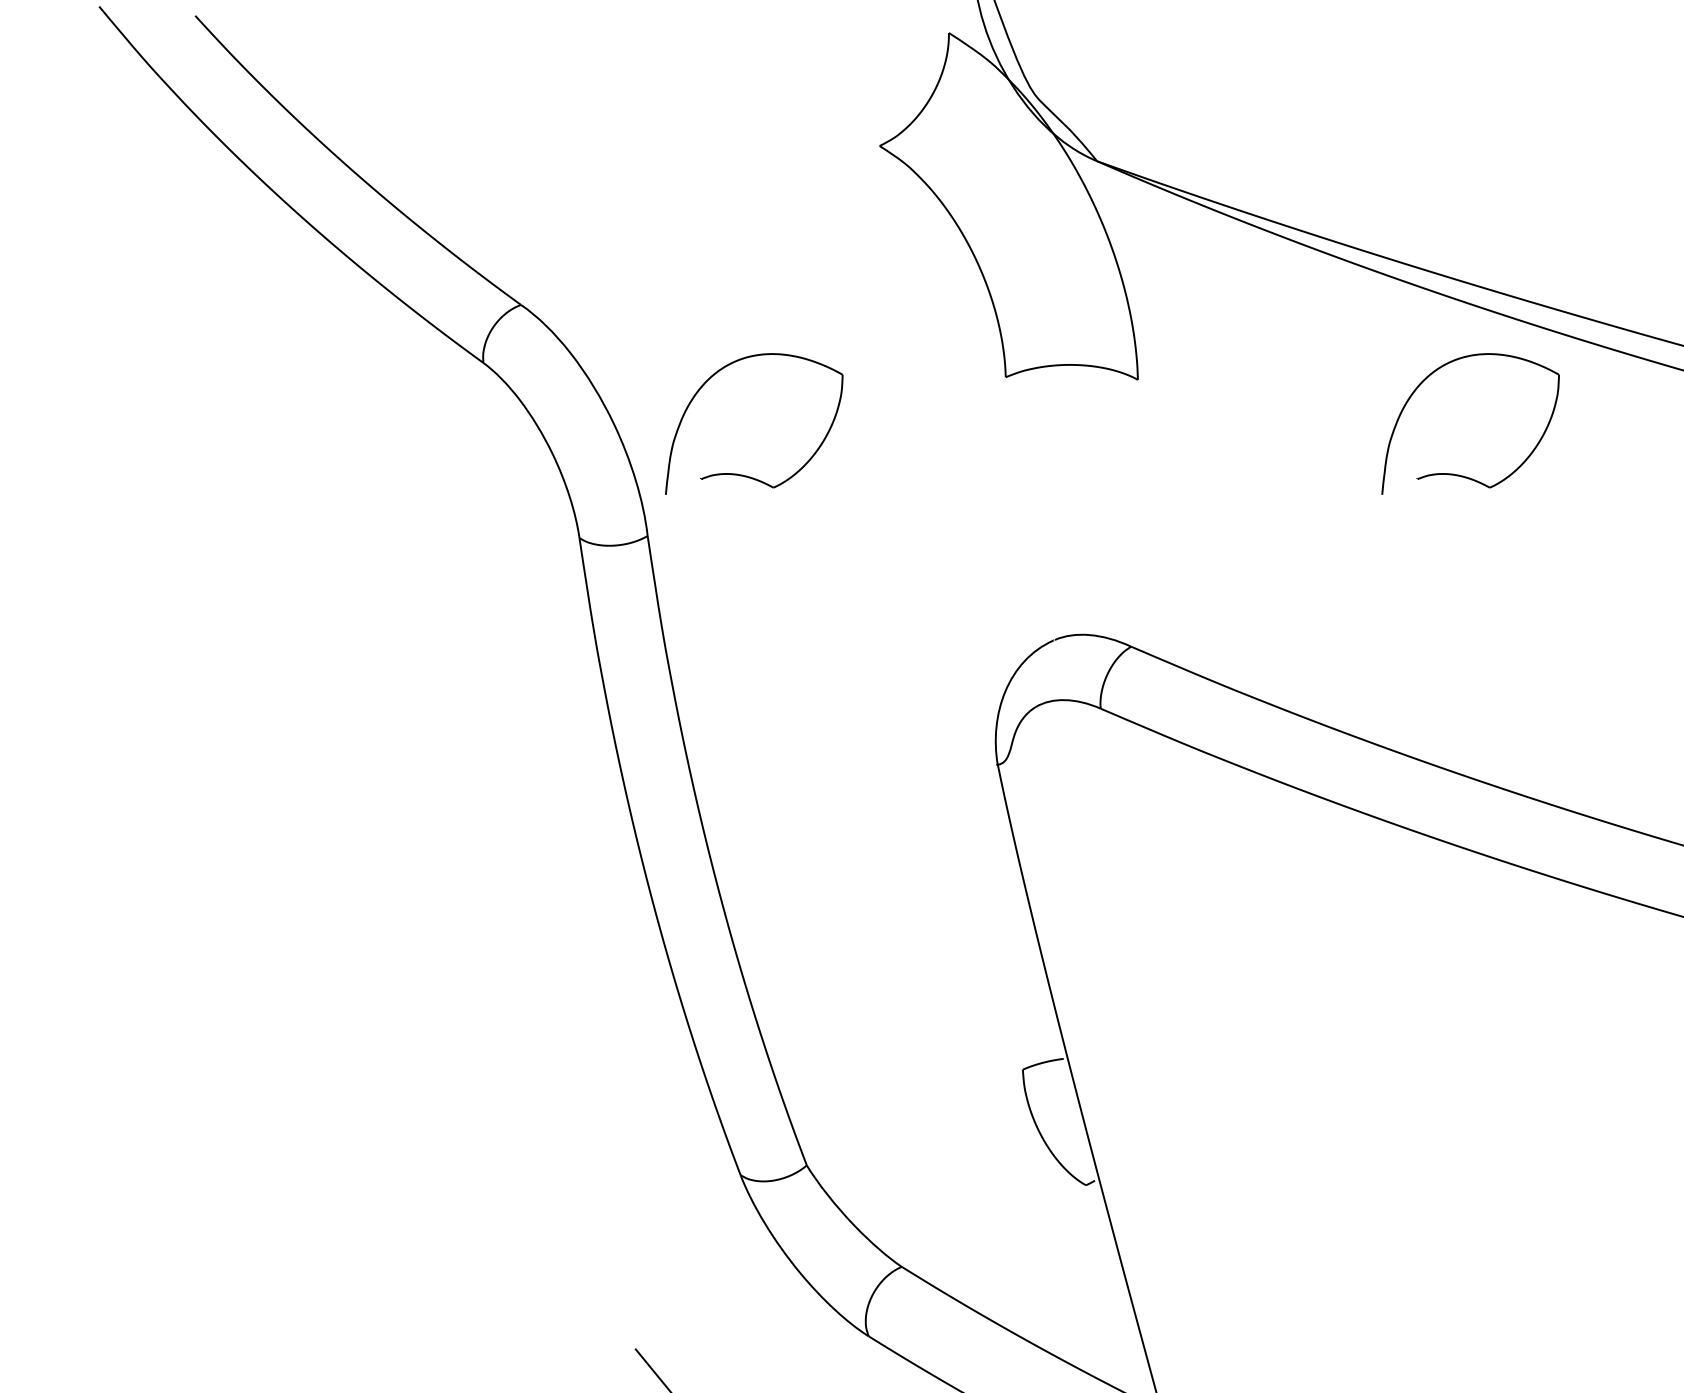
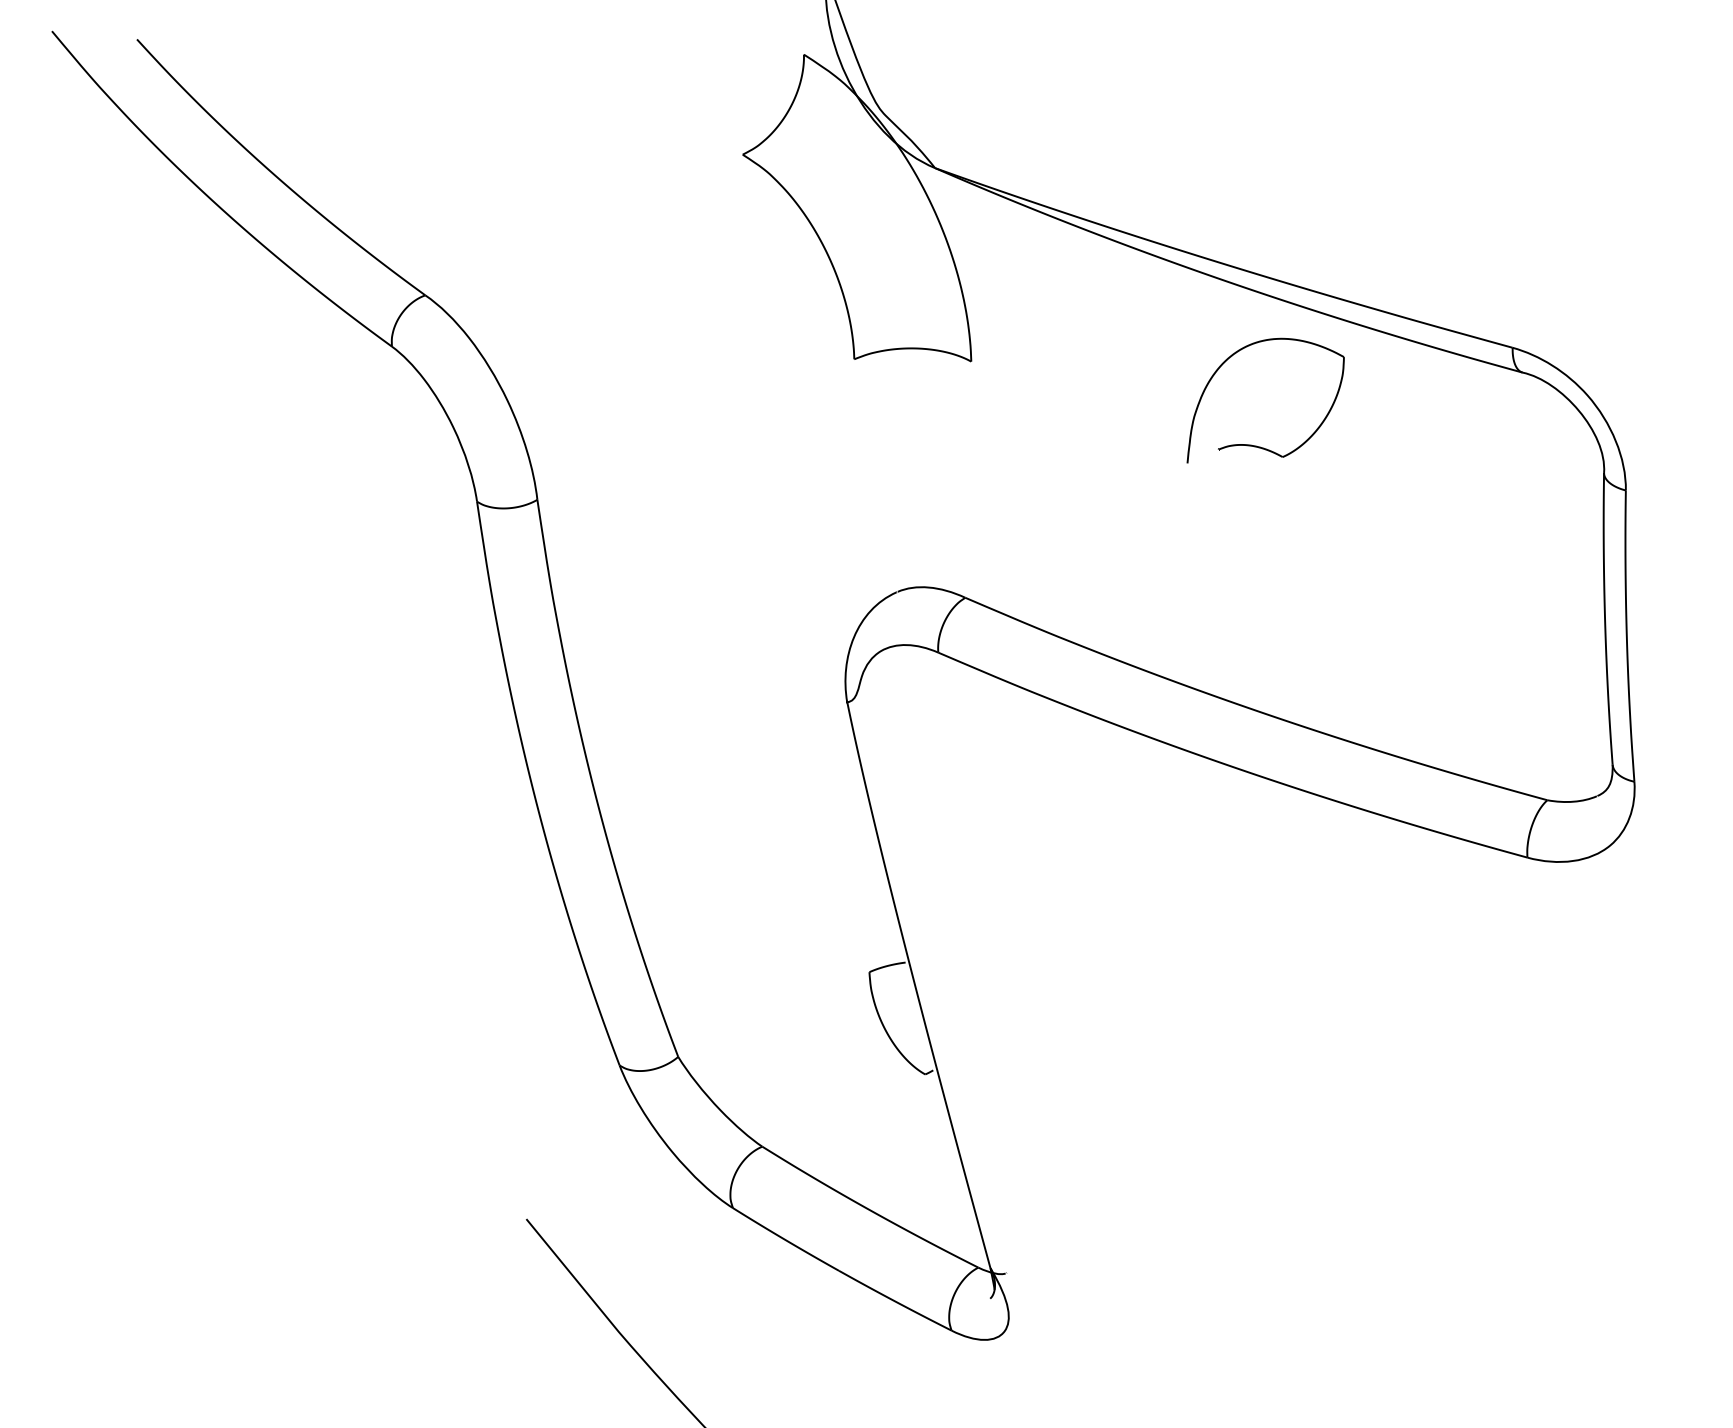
part: (743, 474) -> (622, 445), removed

